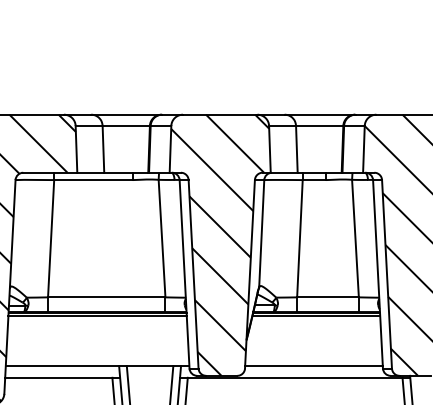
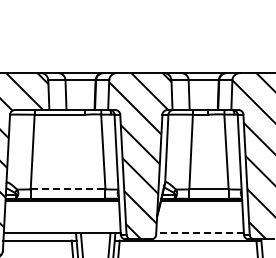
line: (107, 297) -> (68, 189), solid -> dashed
line: (314, 366) -> (200, 233), solid -> dashed

